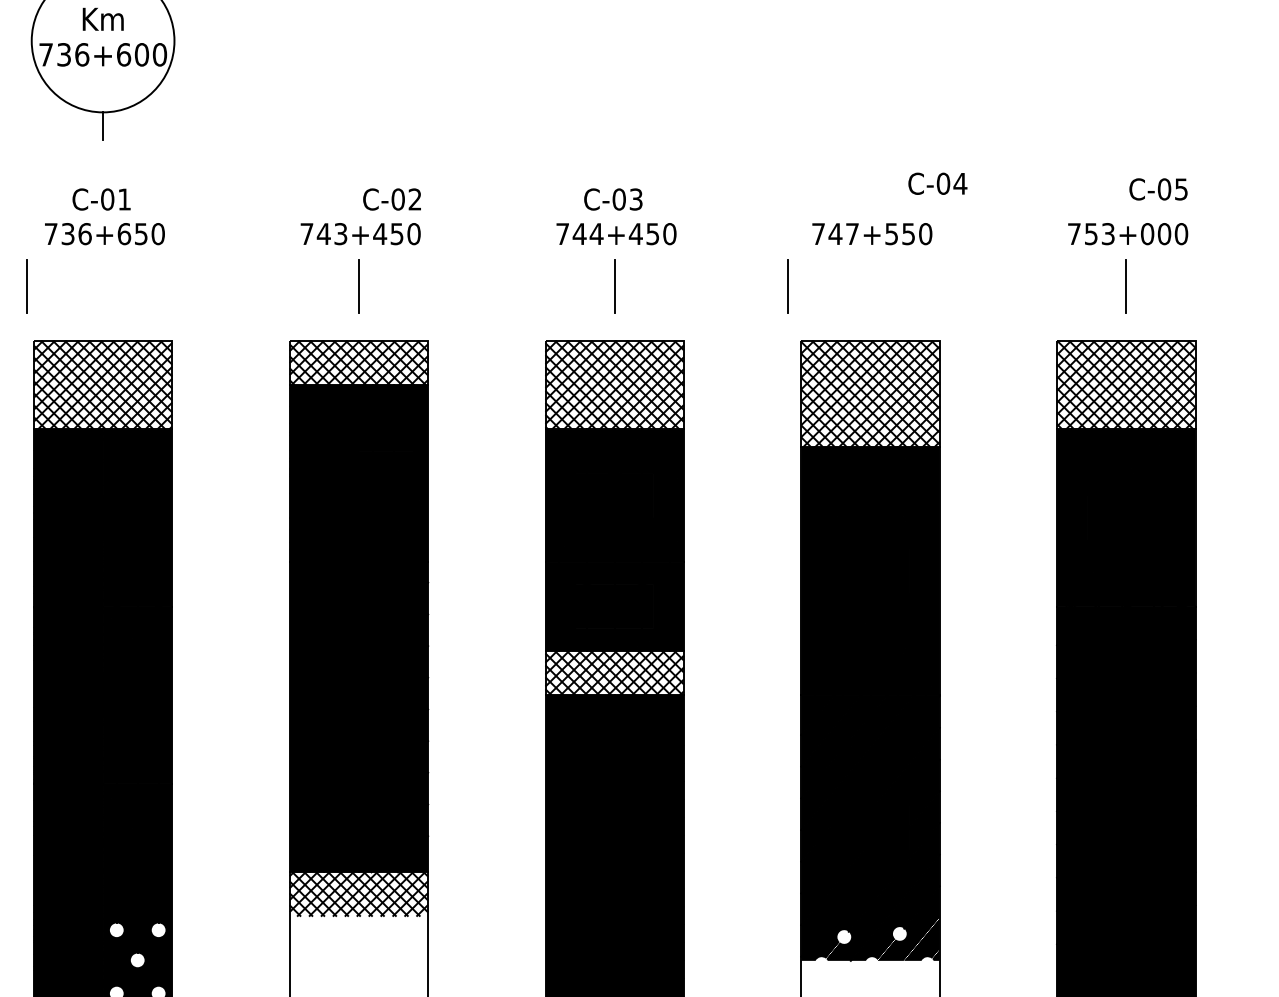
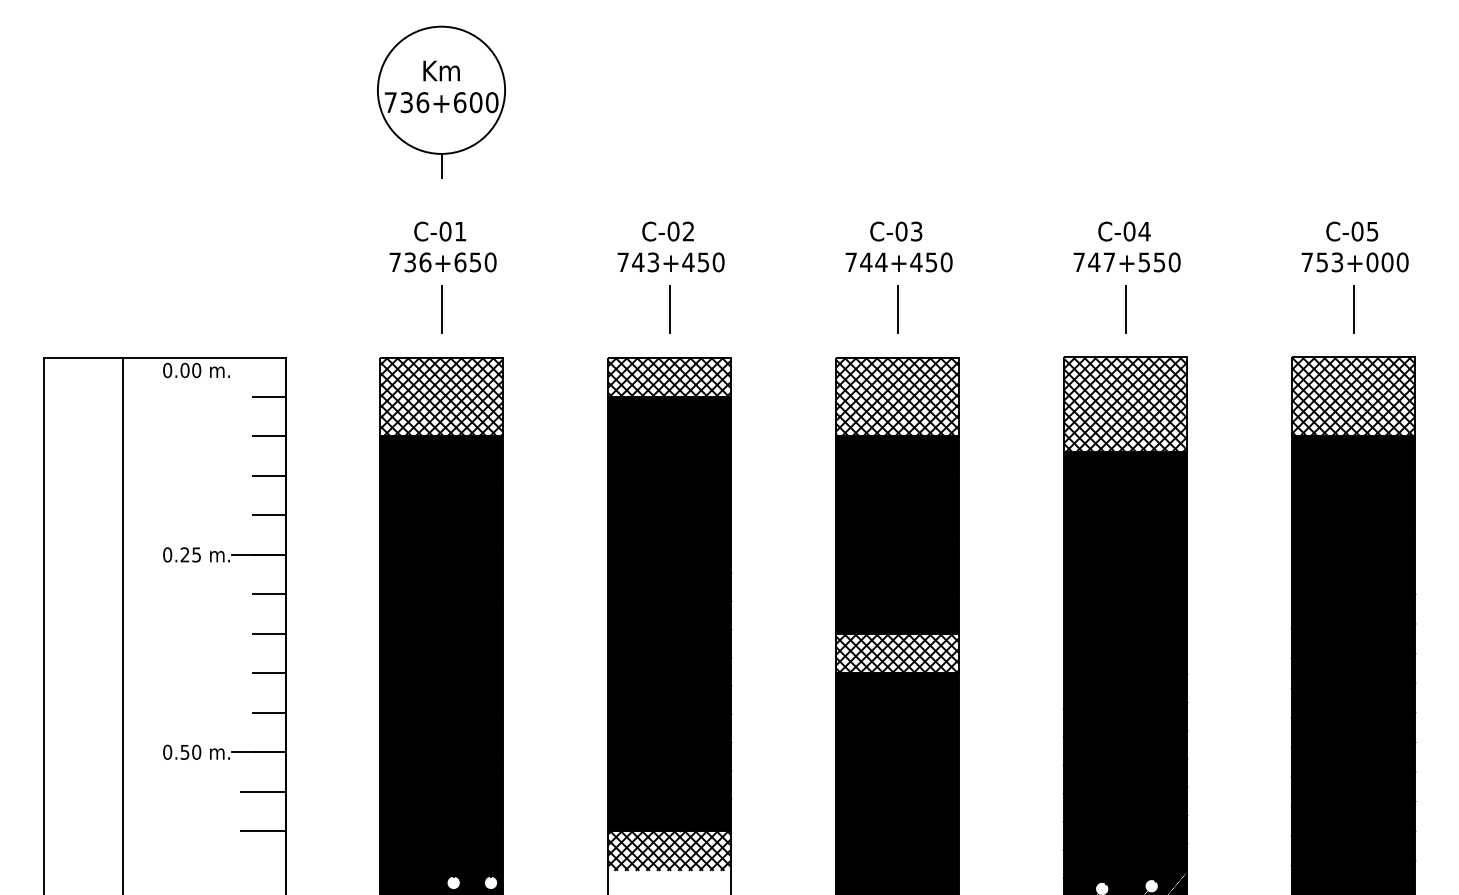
text: (937, 183) -> (1124, 231), moved
text: (1158, 189) -> (1352, 231), moved
text: (391, 199) -> (667, 231), moved
line: (26, 286) -> (441, 309), moved
line: (787, 286) -> (1125, 309), moved

